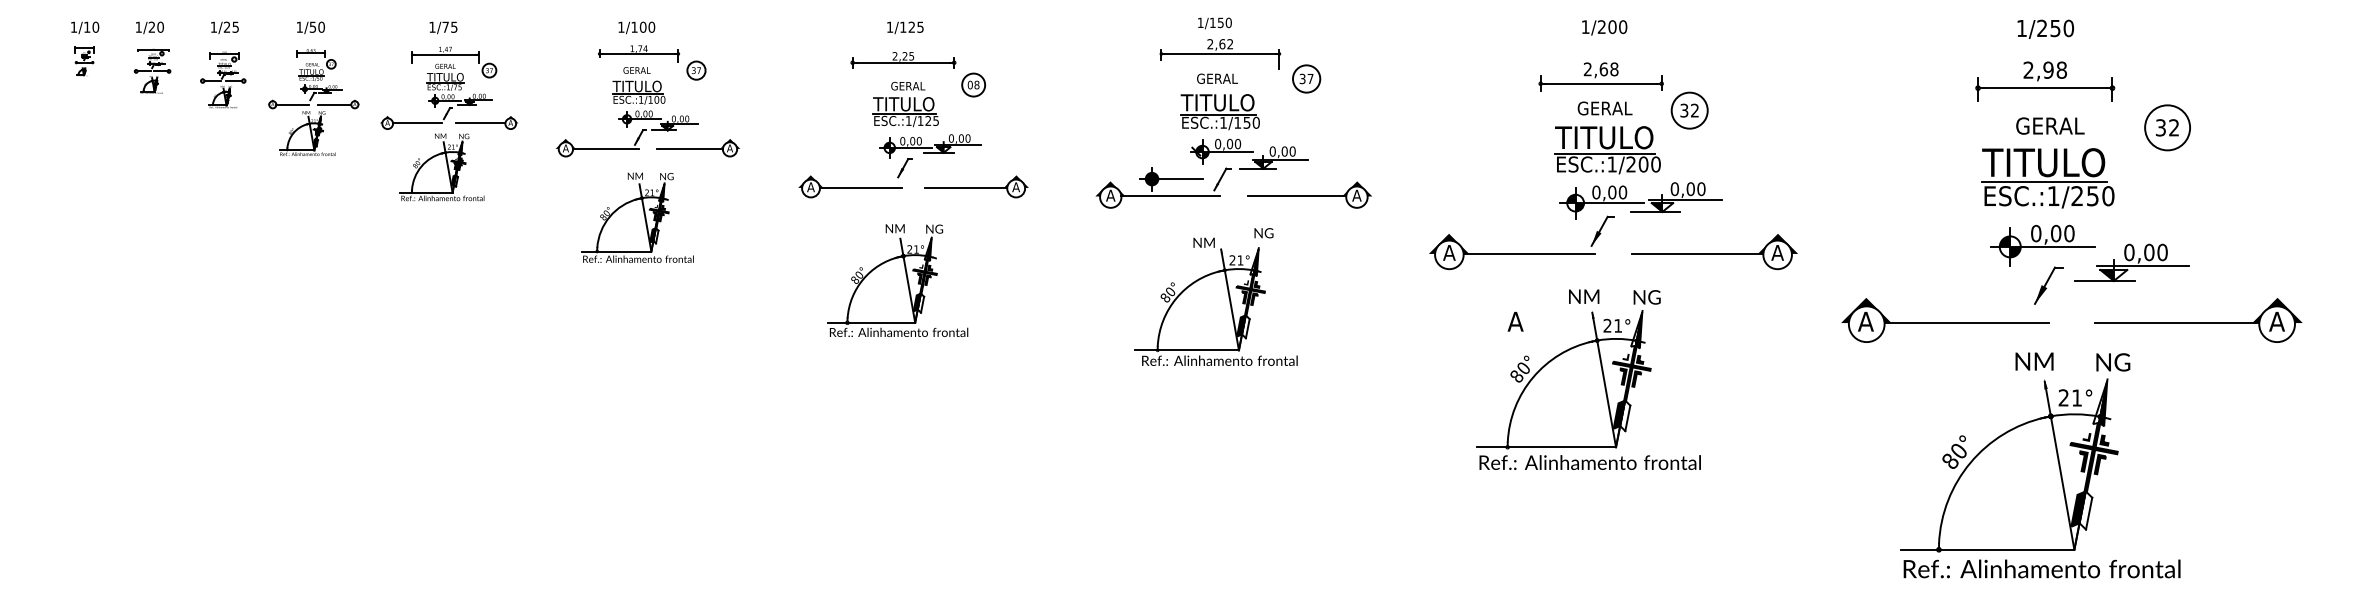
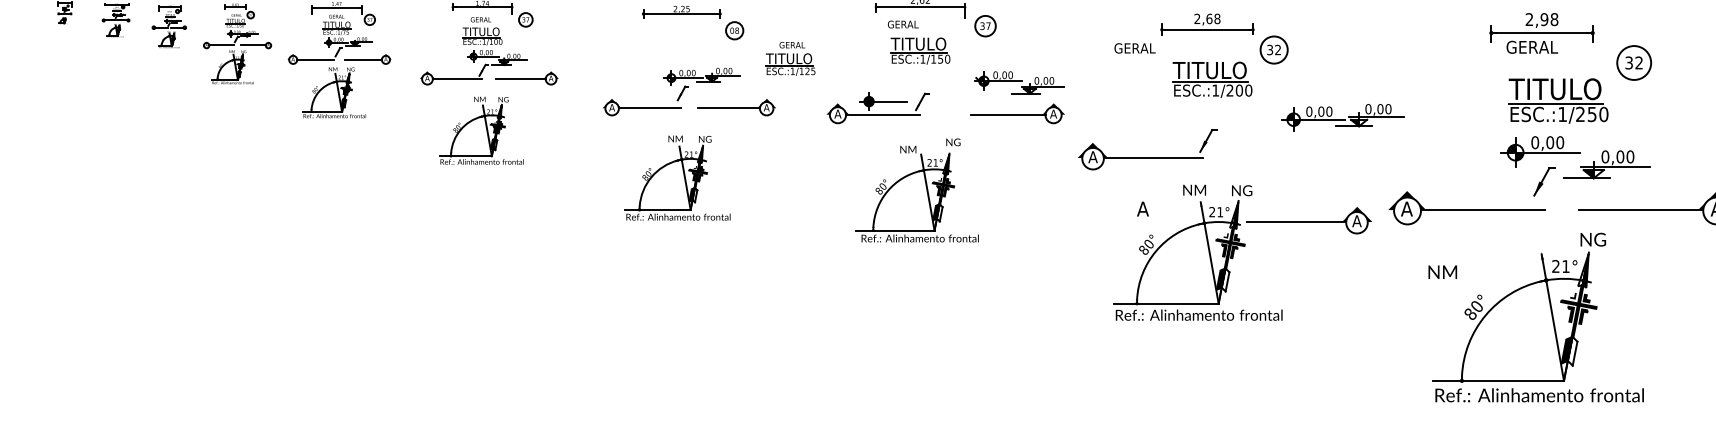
text: (1217, 78) -> (903, 24), moved
part: (905, 104) -> (790, 58), moved
text: (1604, 108) -> (1134, 48), moved
text: (2050, 125) -> (1532, 46), moved
part: (1249, 153) -> (1019, 82), moved
part: (2047, 178) -> (1558, 101), moved
part: (1309, 194) -> (1017, 113), moved
part: (1640, 200) -> (1342, 117), moved
part: (1714, 252) -> (1309, 220), moved
text: (2034, 361) -> (1442, 272), moved

